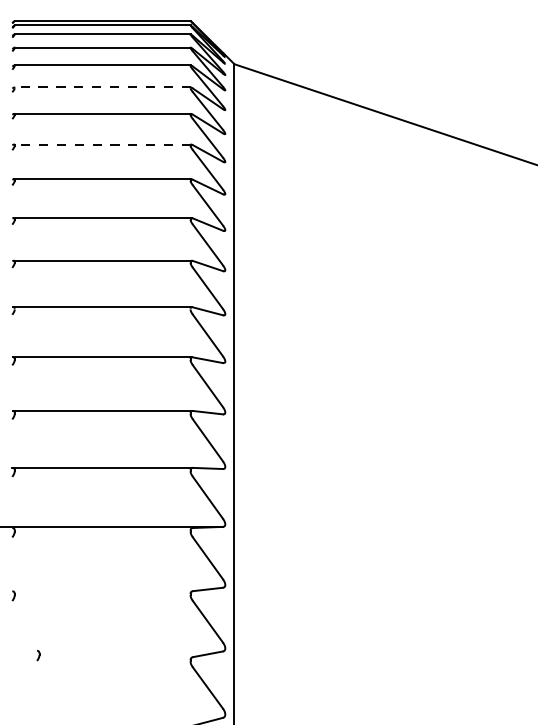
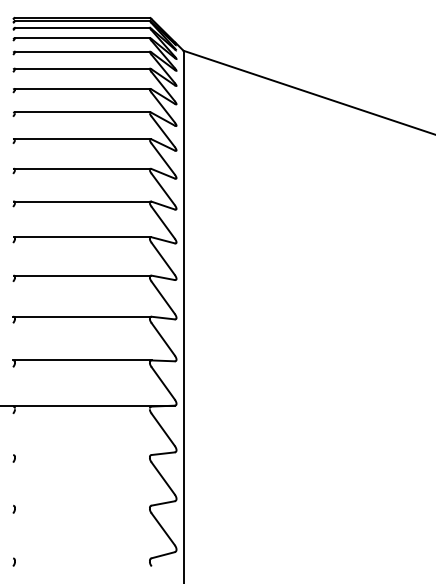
line: (102, 87) -> (82, 68), dashed -> solid
line: (102, 144) -> (82, 112), dashed -> solid
part: (37, 654) -> (13, 508), moved

